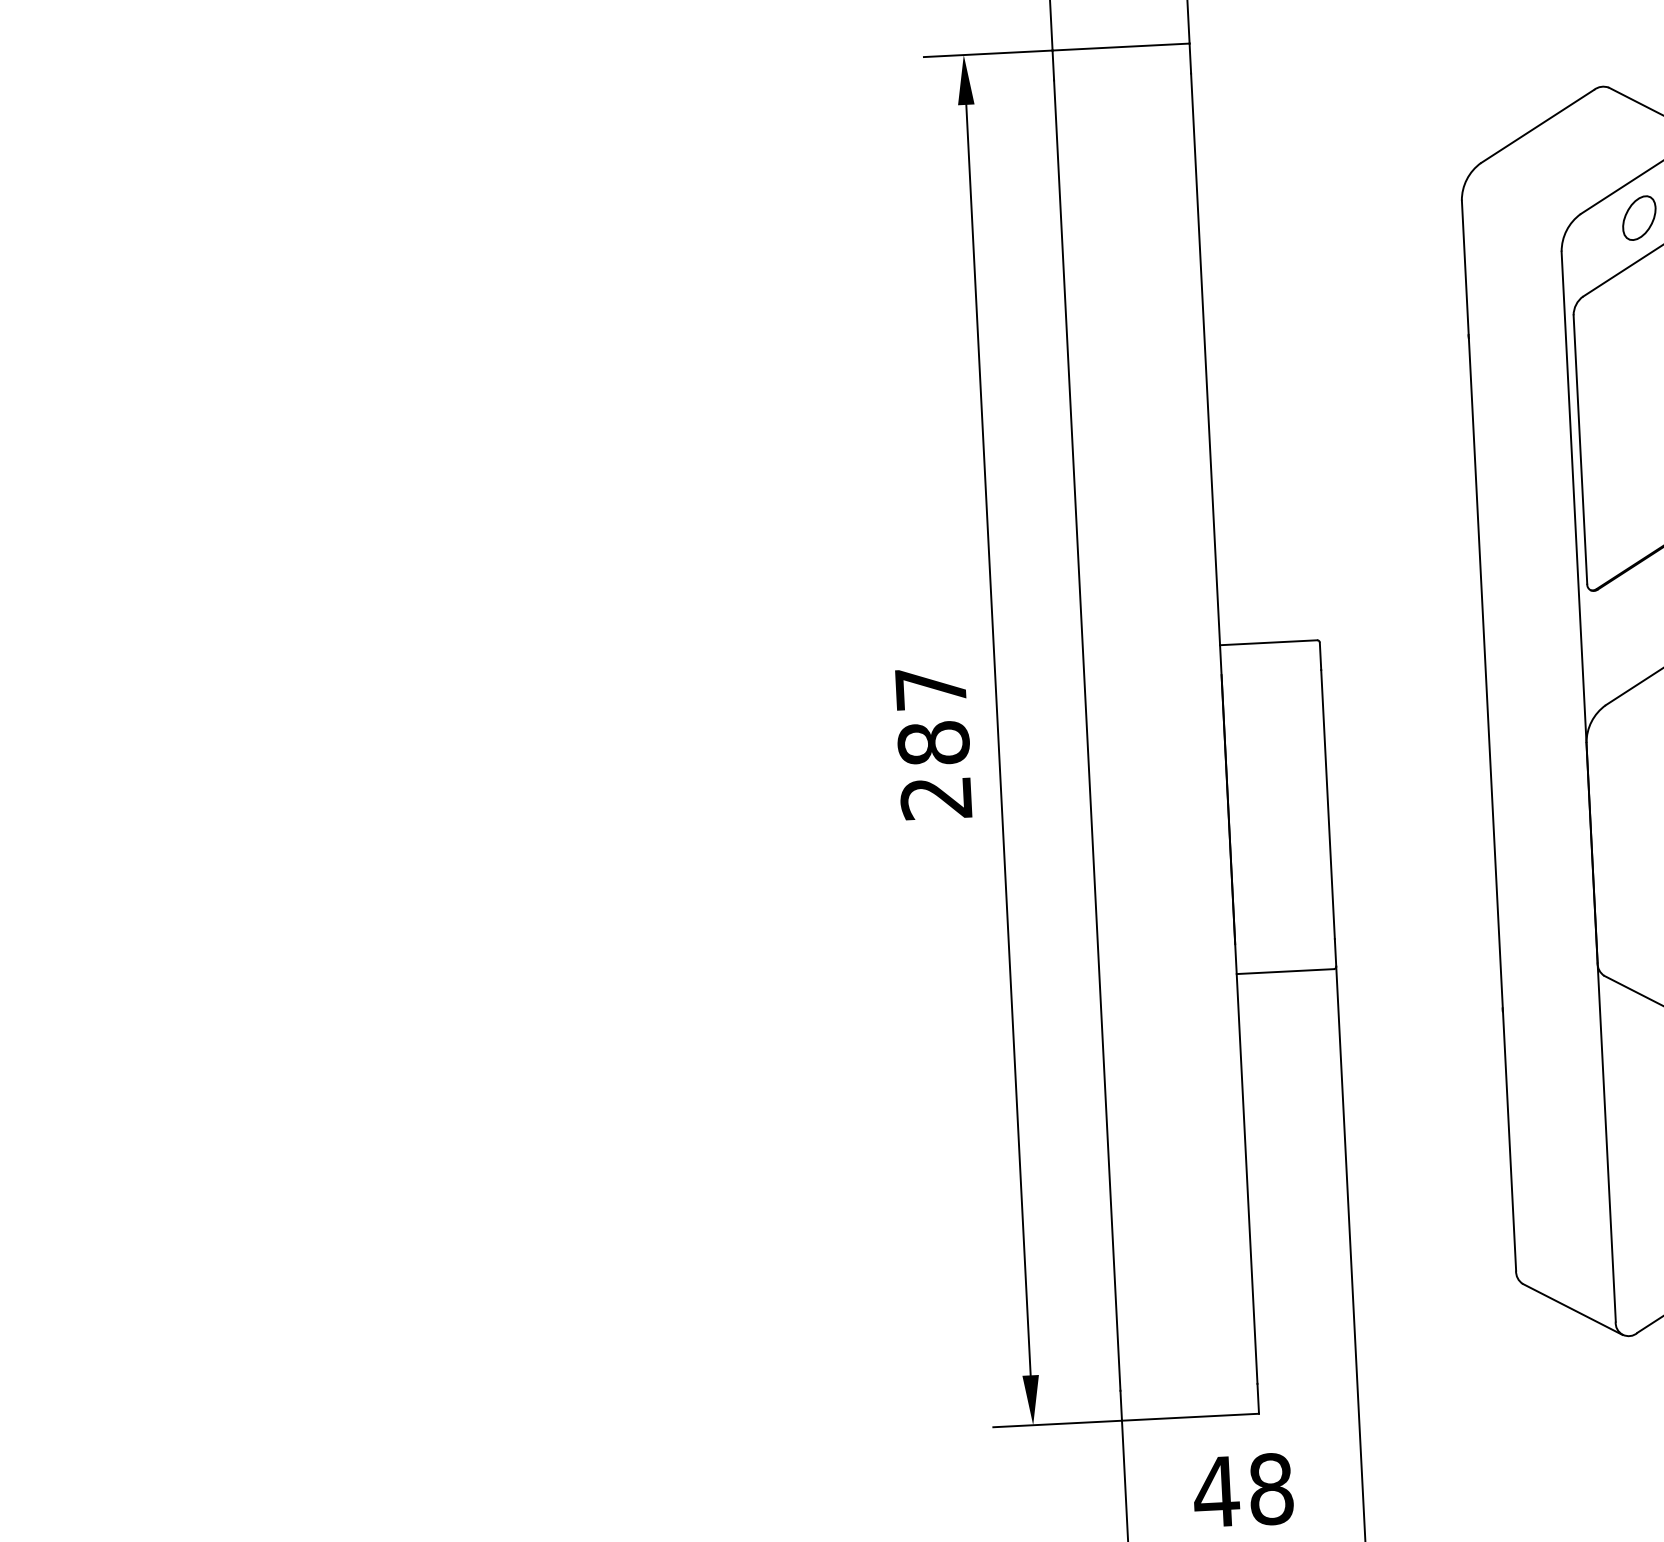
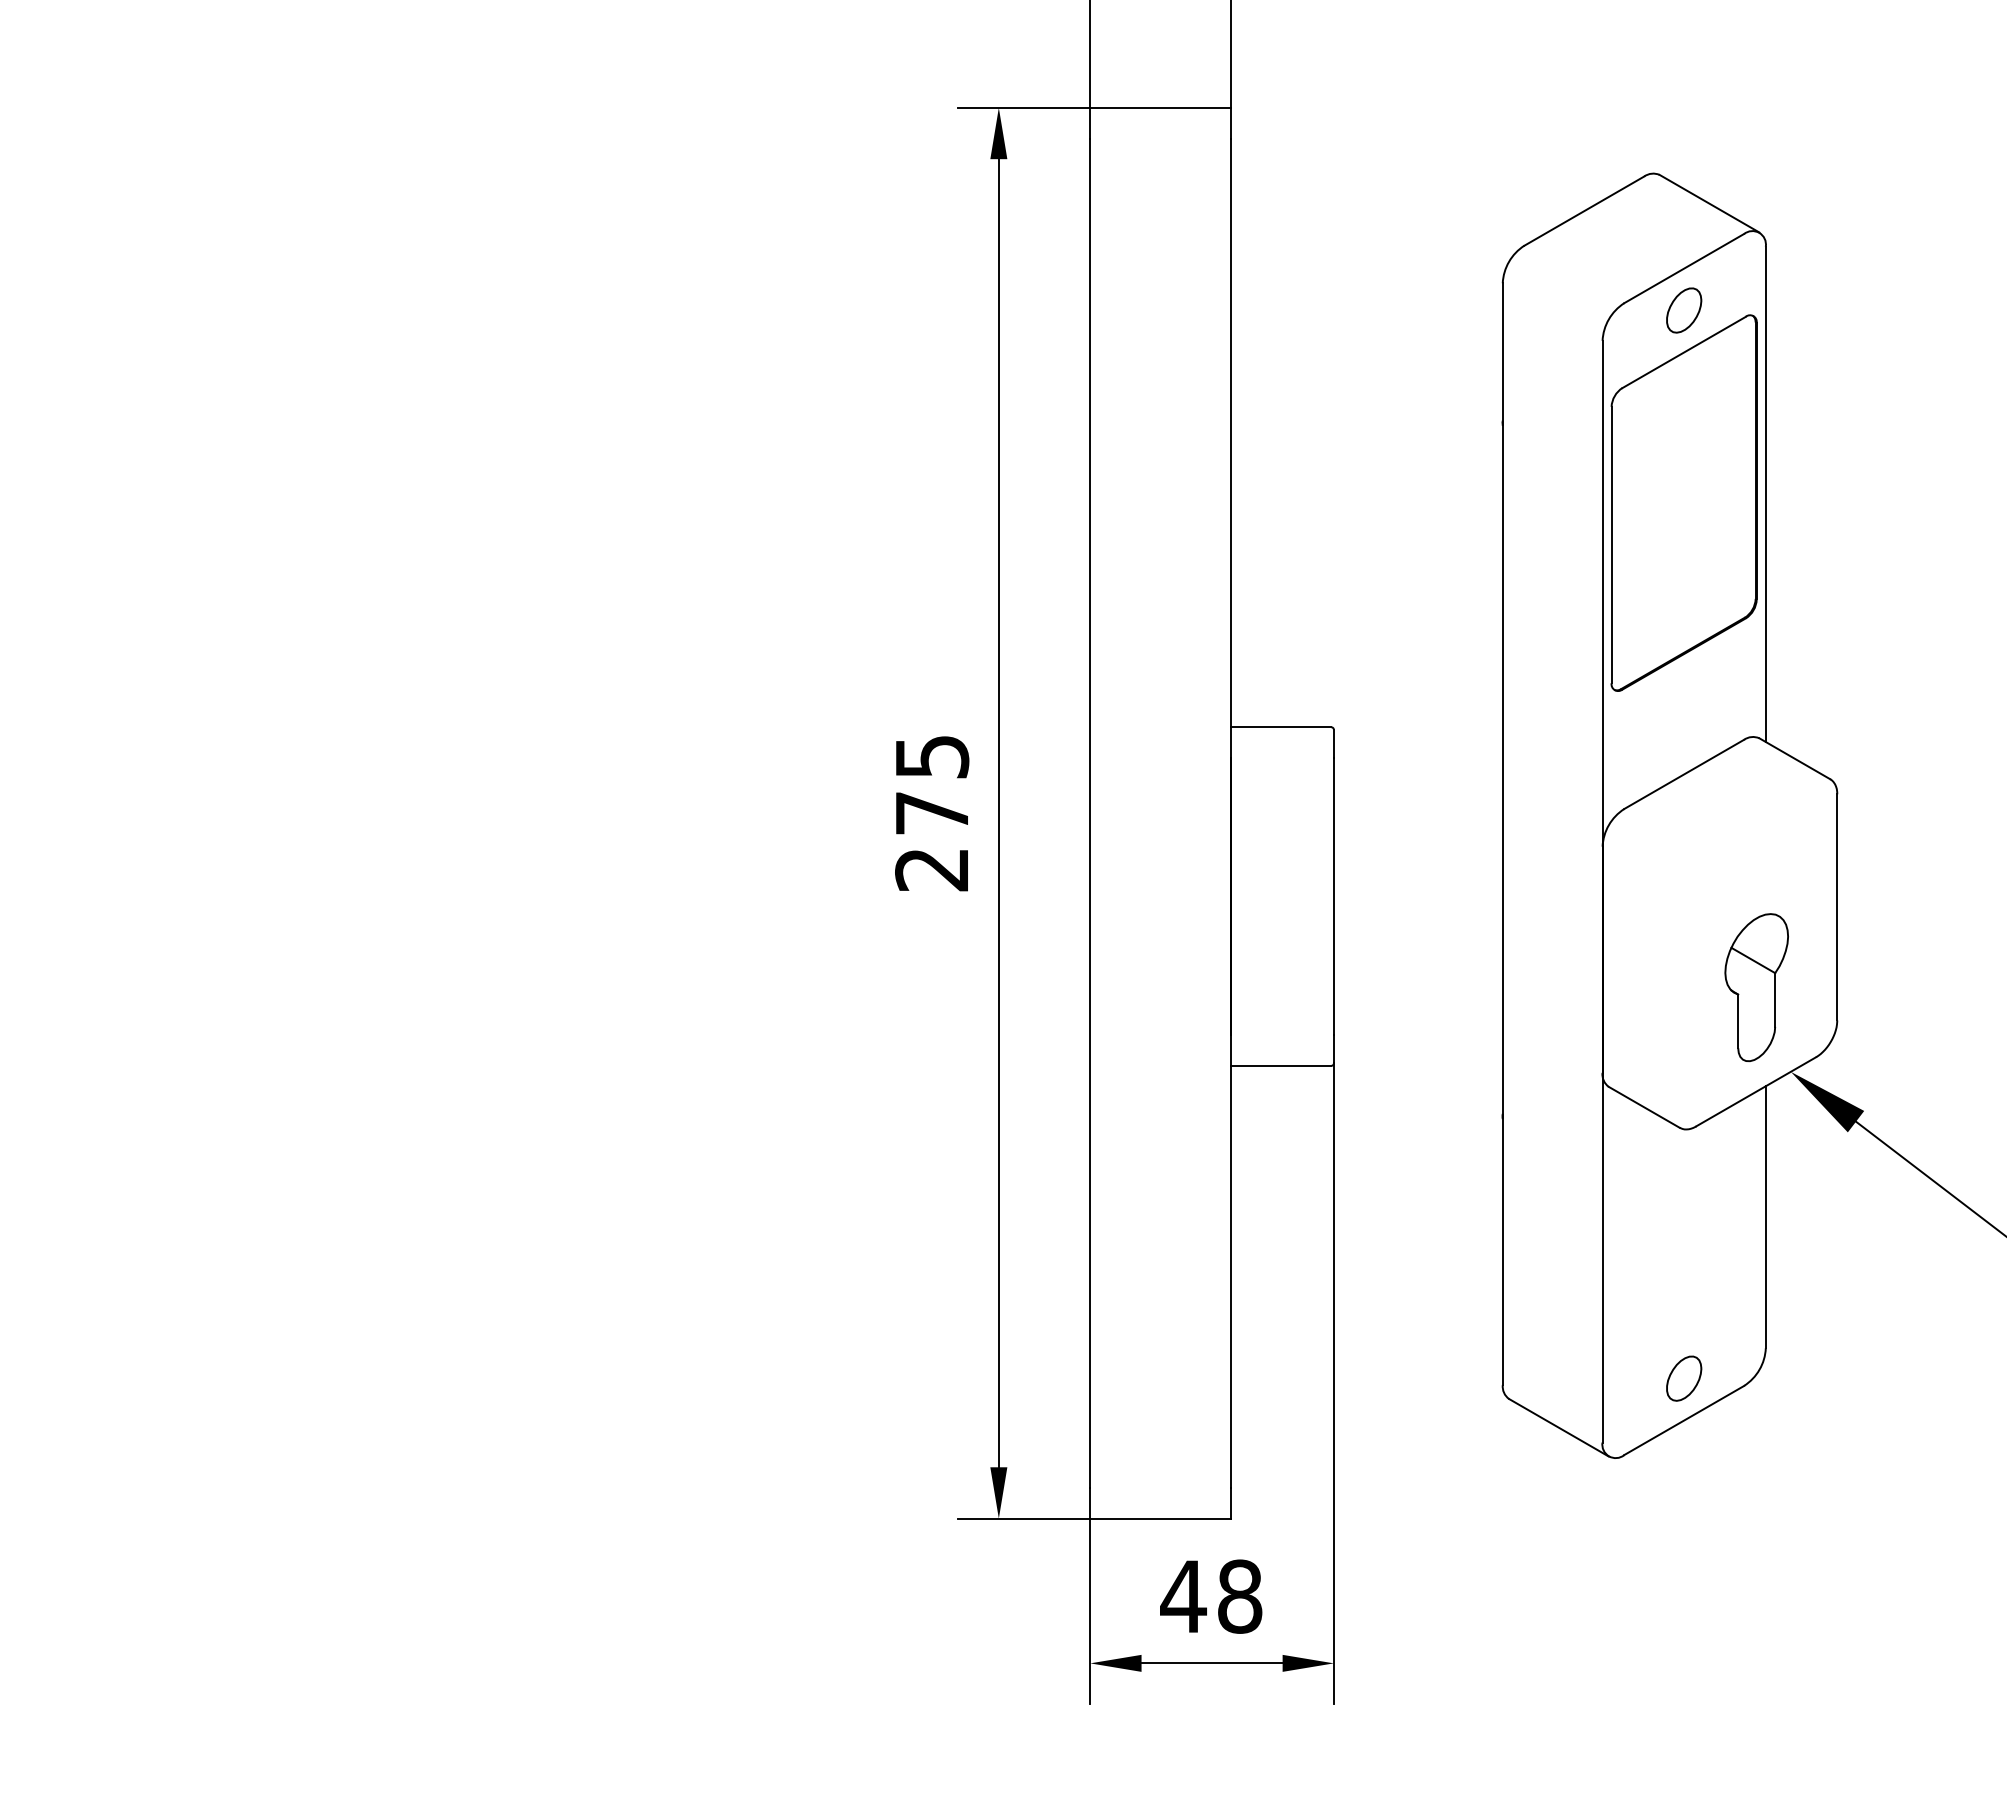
text: (932, 716) -> (932, 785), 287 -> 275

